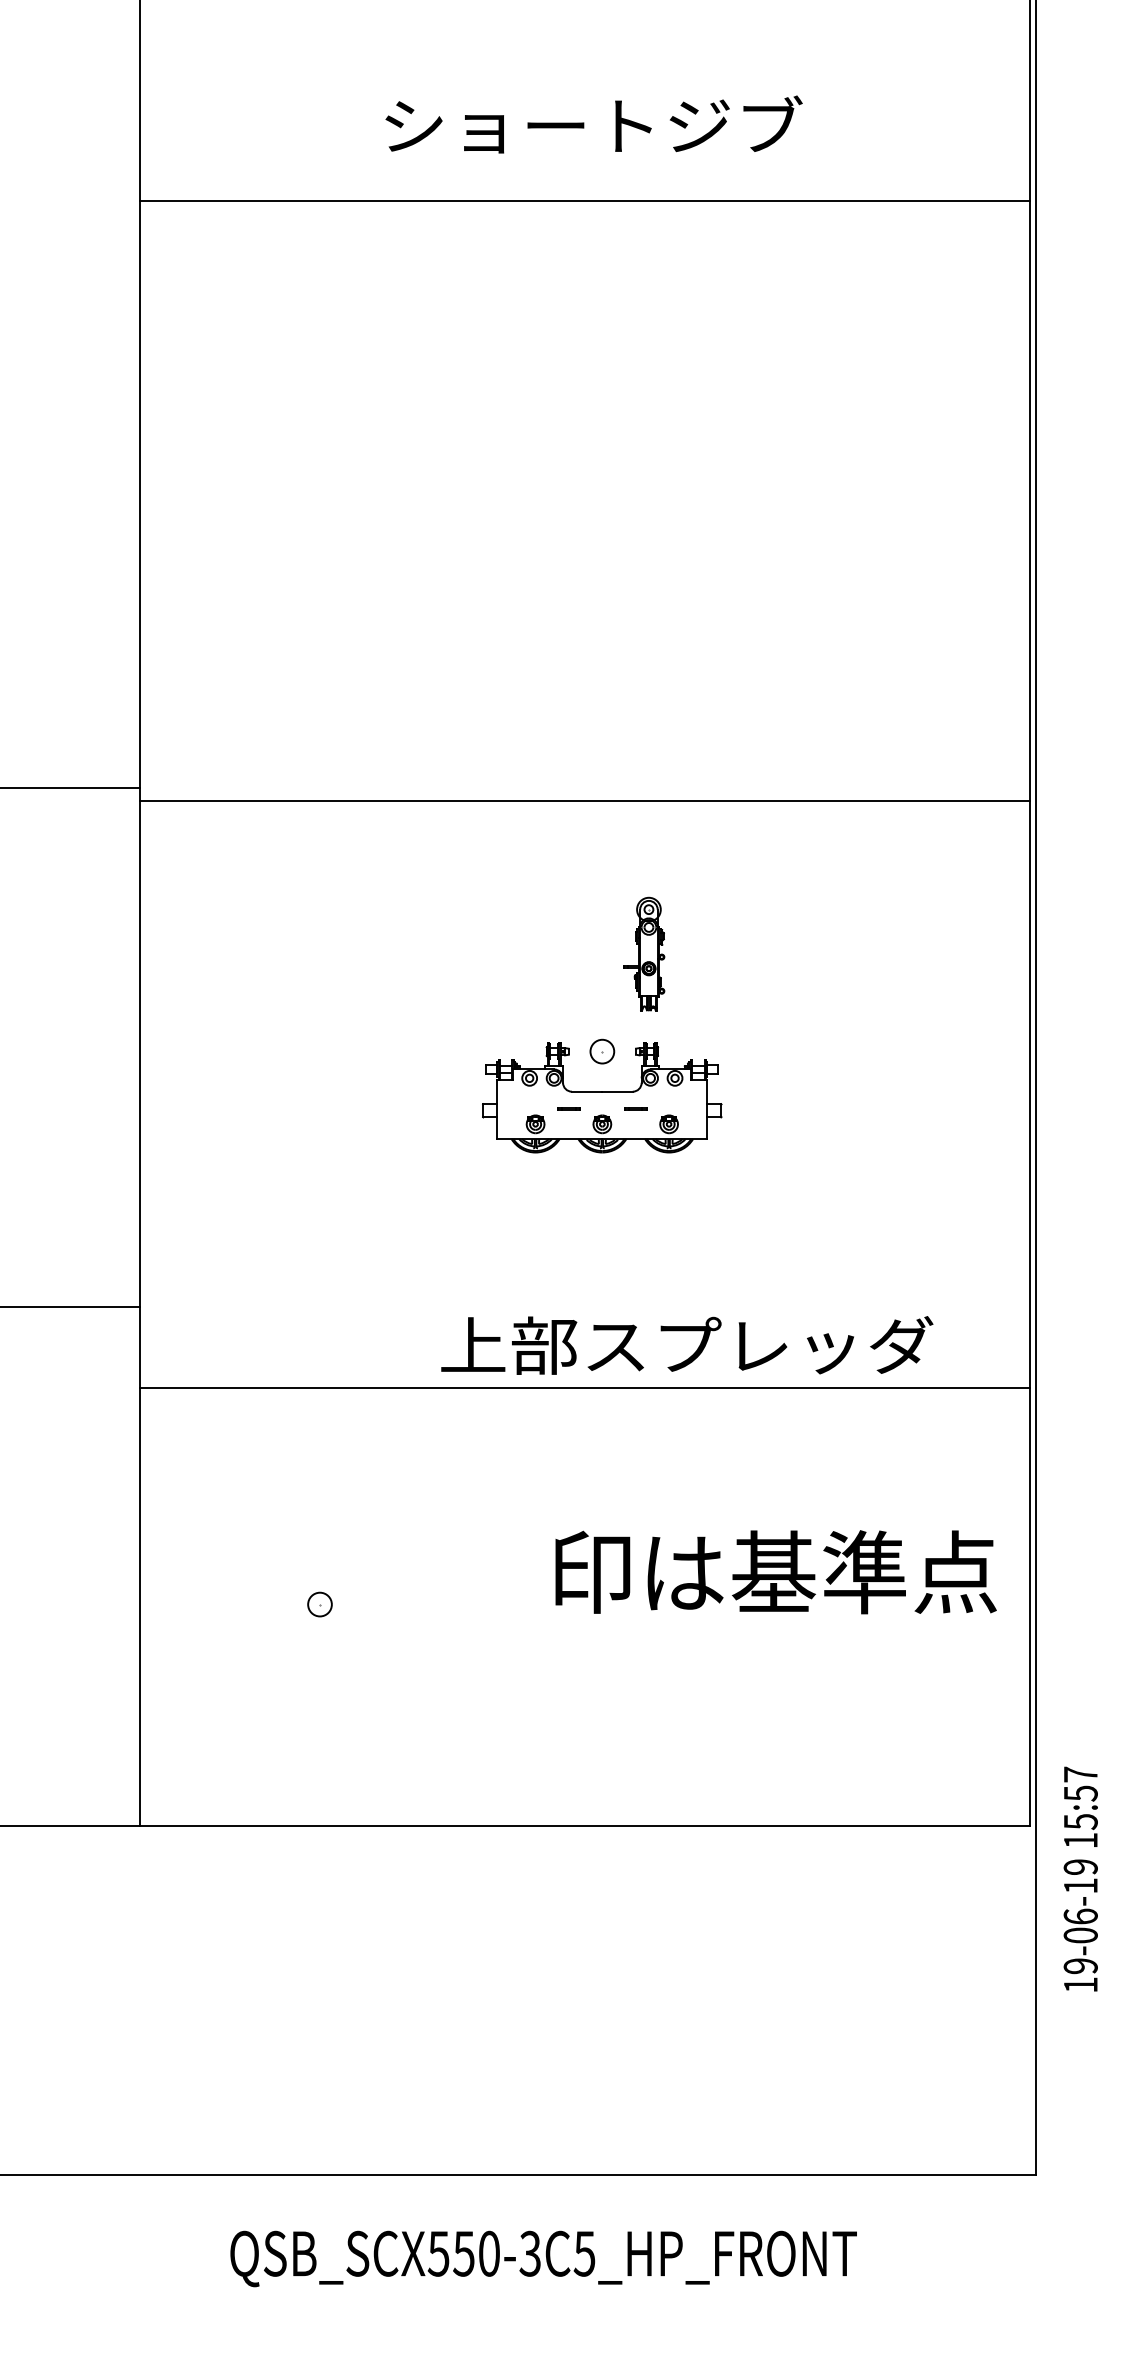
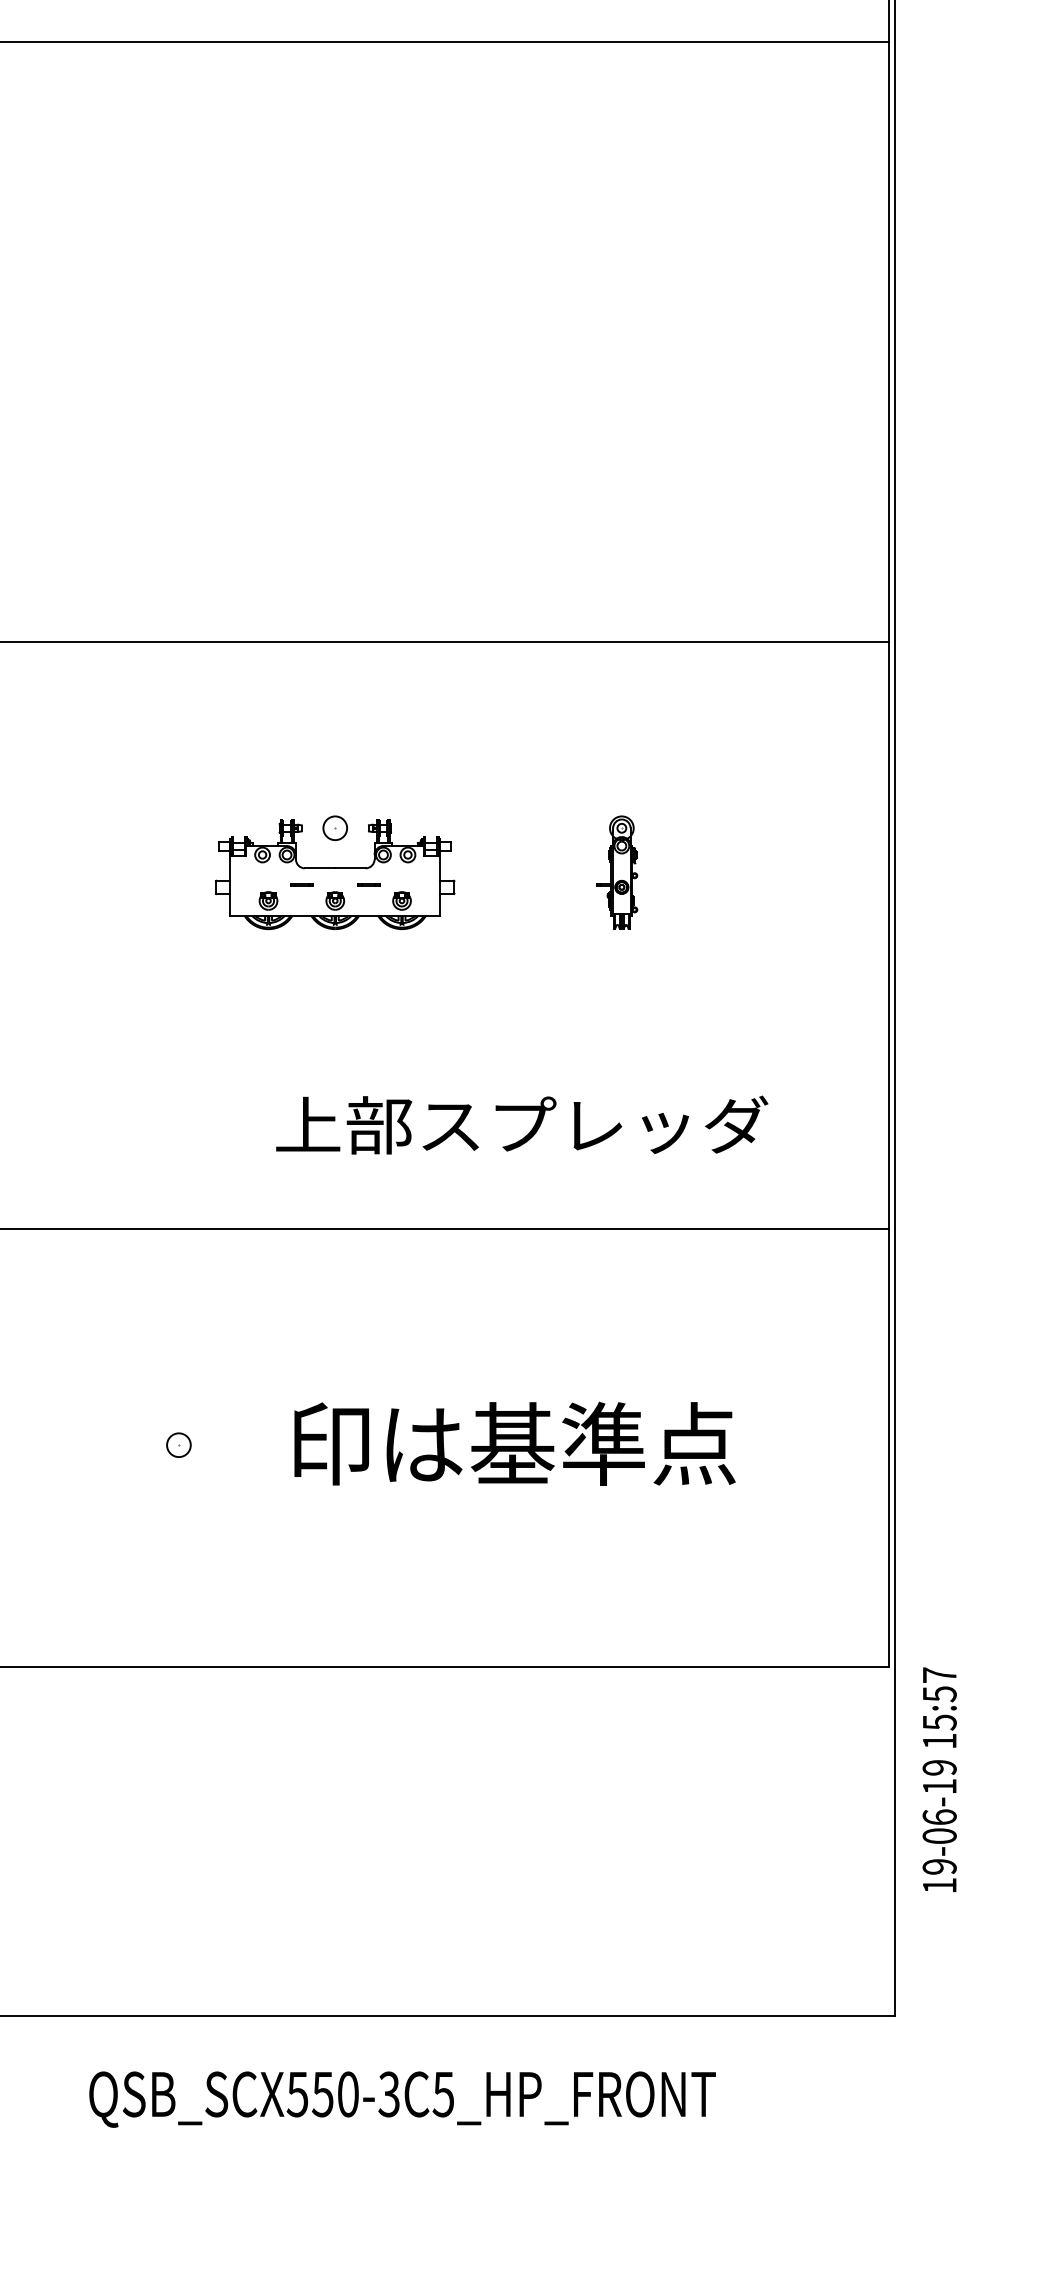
part: (644, 953) -> (617, 872), moved
part: (602, 1095) -> (335, 872), moved
text: (687, 1345) -> (522, 1125), moved
text: (775, 1572) -> (514, 1444), moved
text: (1080, 1878) -> (939, 1779), moved

